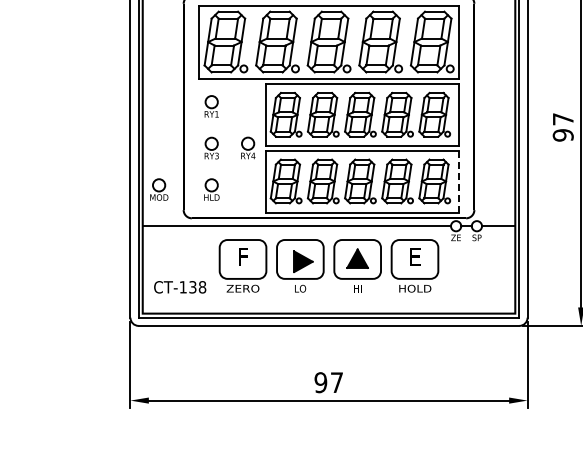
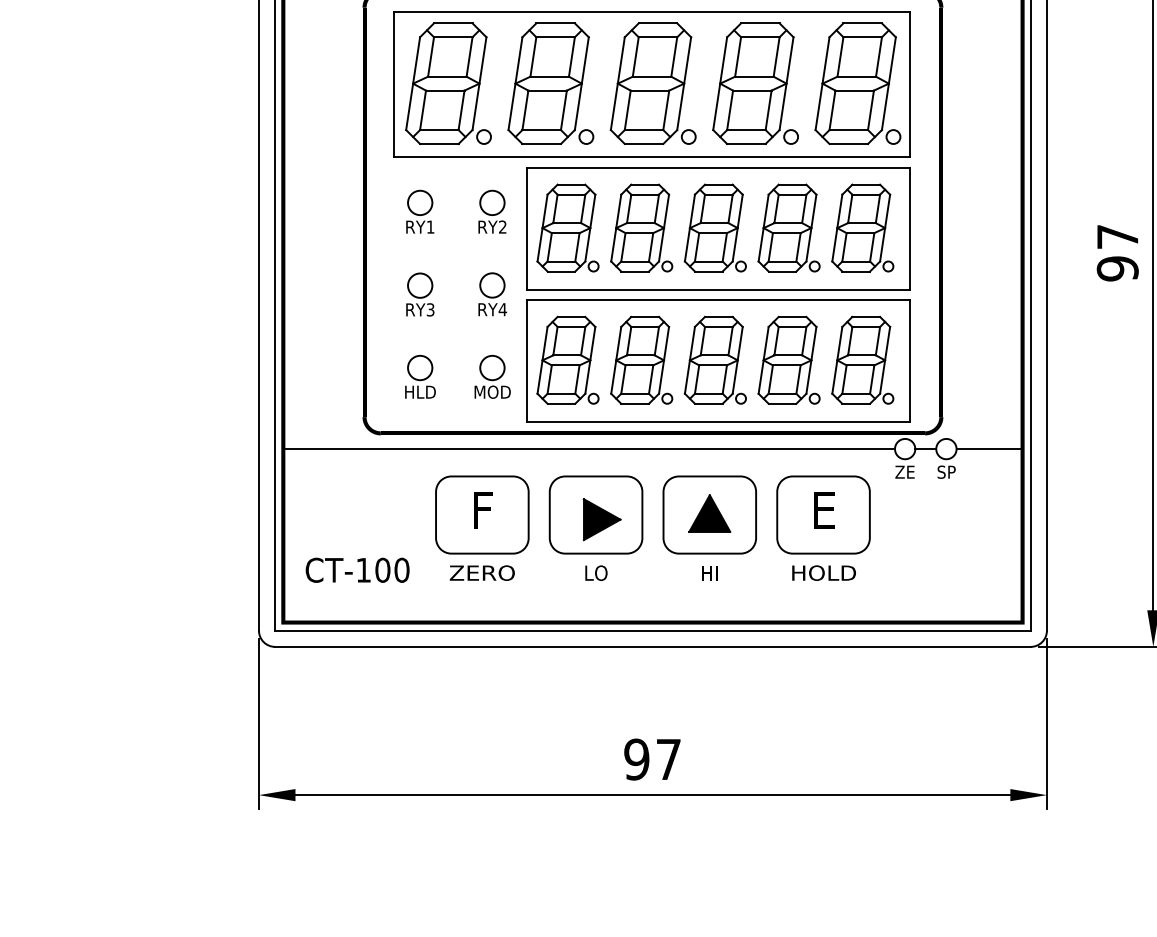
part: (248, 106) -> (493, 211), added
line: (458, 181) -> (909, 360), dashed -> solid
part: (159, 189) -> (493, 376), moved
text: (197, 287) -> (391, 570), CT-138 -> CT-100

